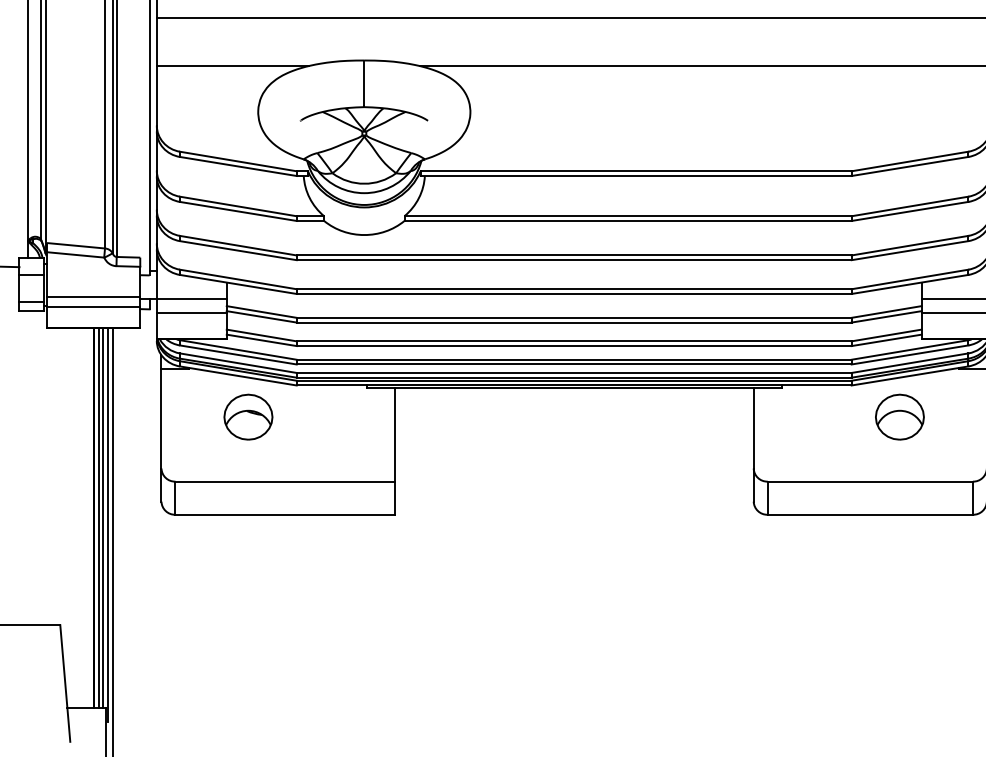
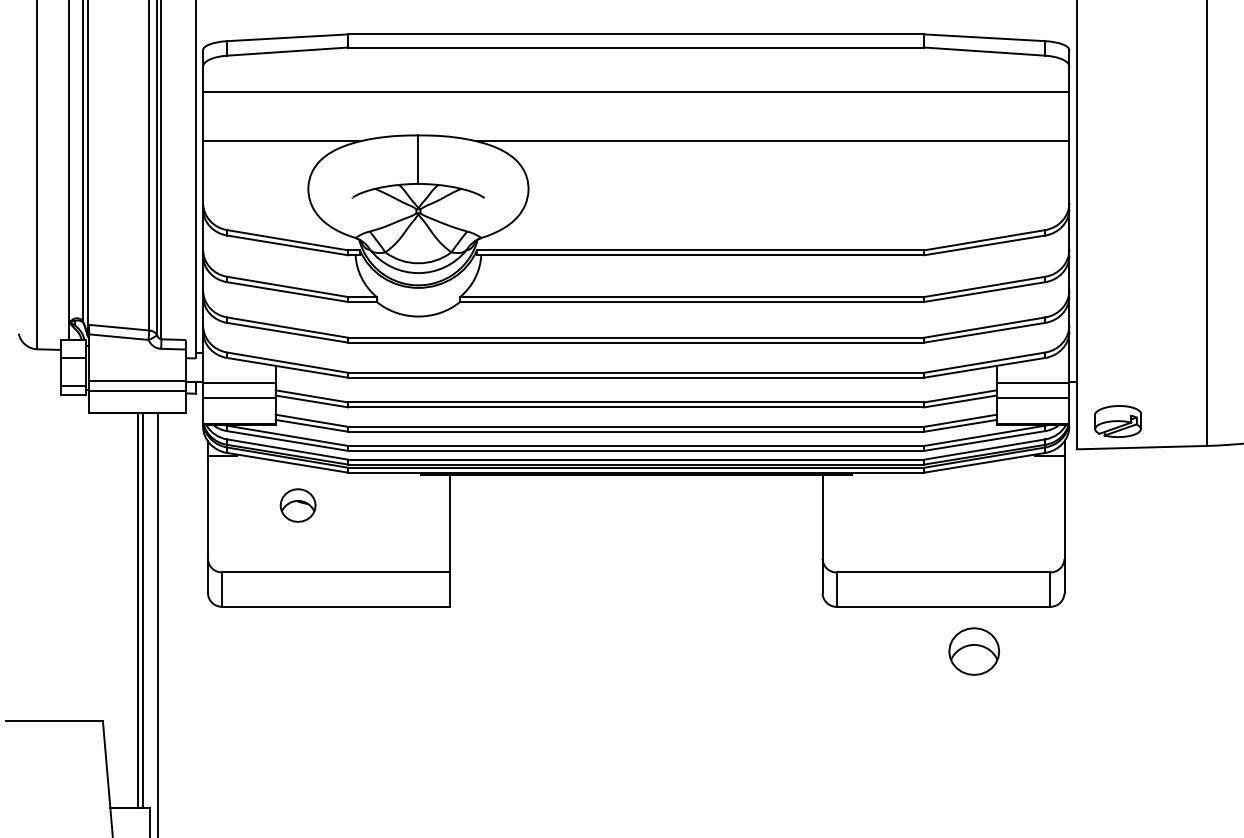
part: (247, 417) -> (297, 505), size x0.7
part: (900, 417) -> (974, 651), moved
line: (103, 518) -> (147, 610), removed
line: (108, 525) -> (152, 617), removed

